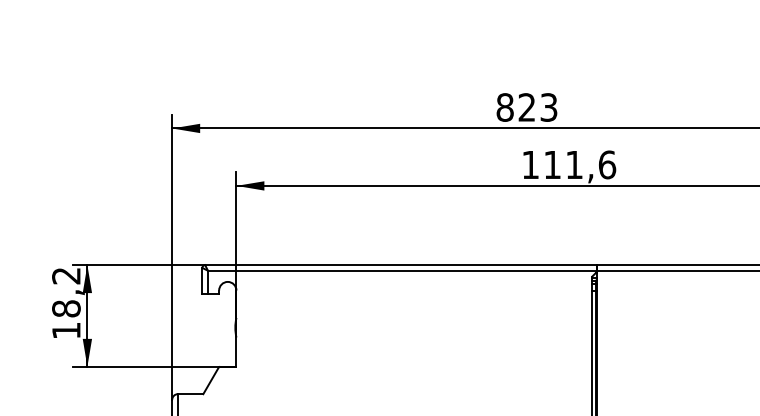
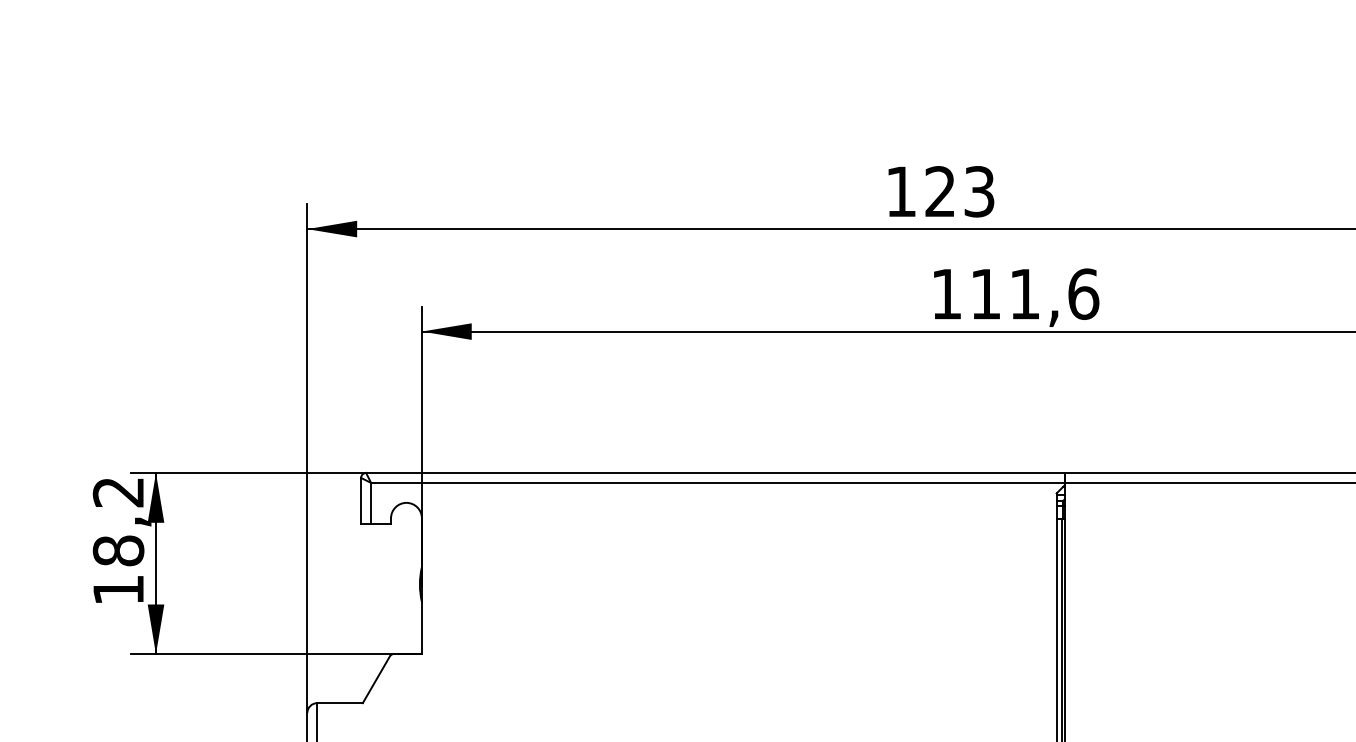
text: (504, 107) -> (900, 191), 823 -> 123

